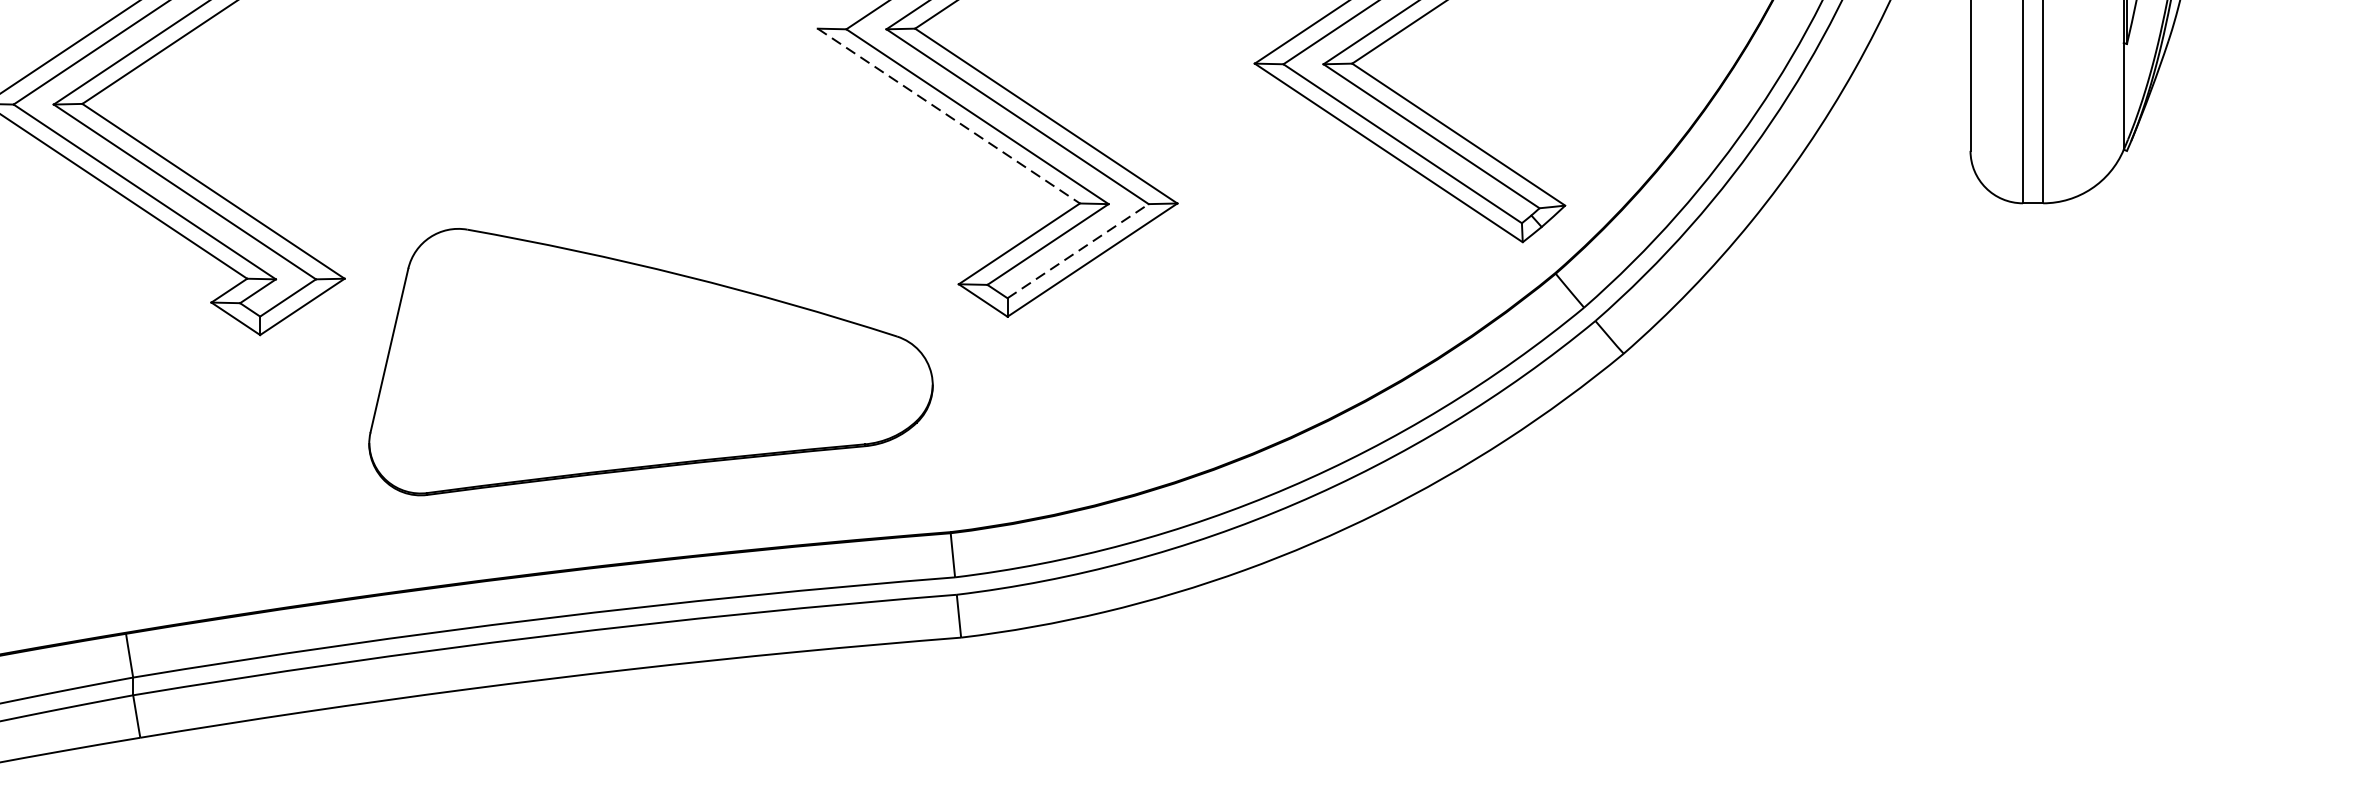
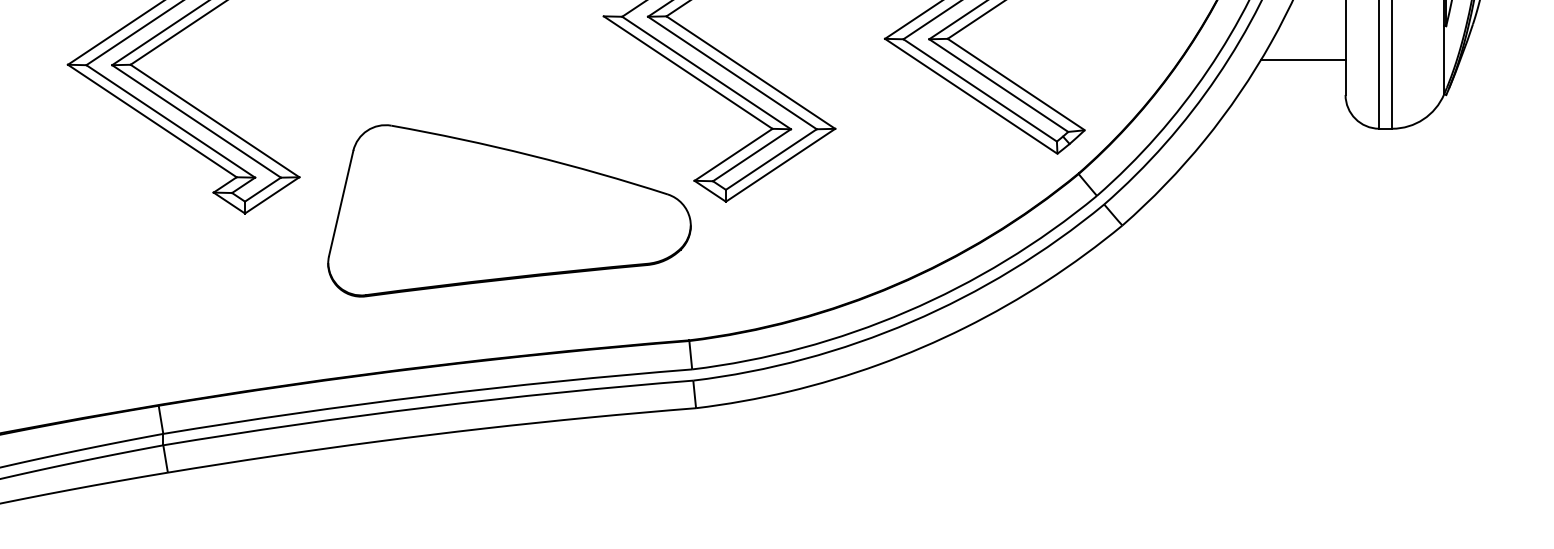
line: (1905, 95) -> (1303, 59), added
line: (949, 115) -> (688, 72), dashed -> solid
line: (1078, 251) -> (771, 159), dashed -> solid
part: (650, 361) -> (509, 210), moved

